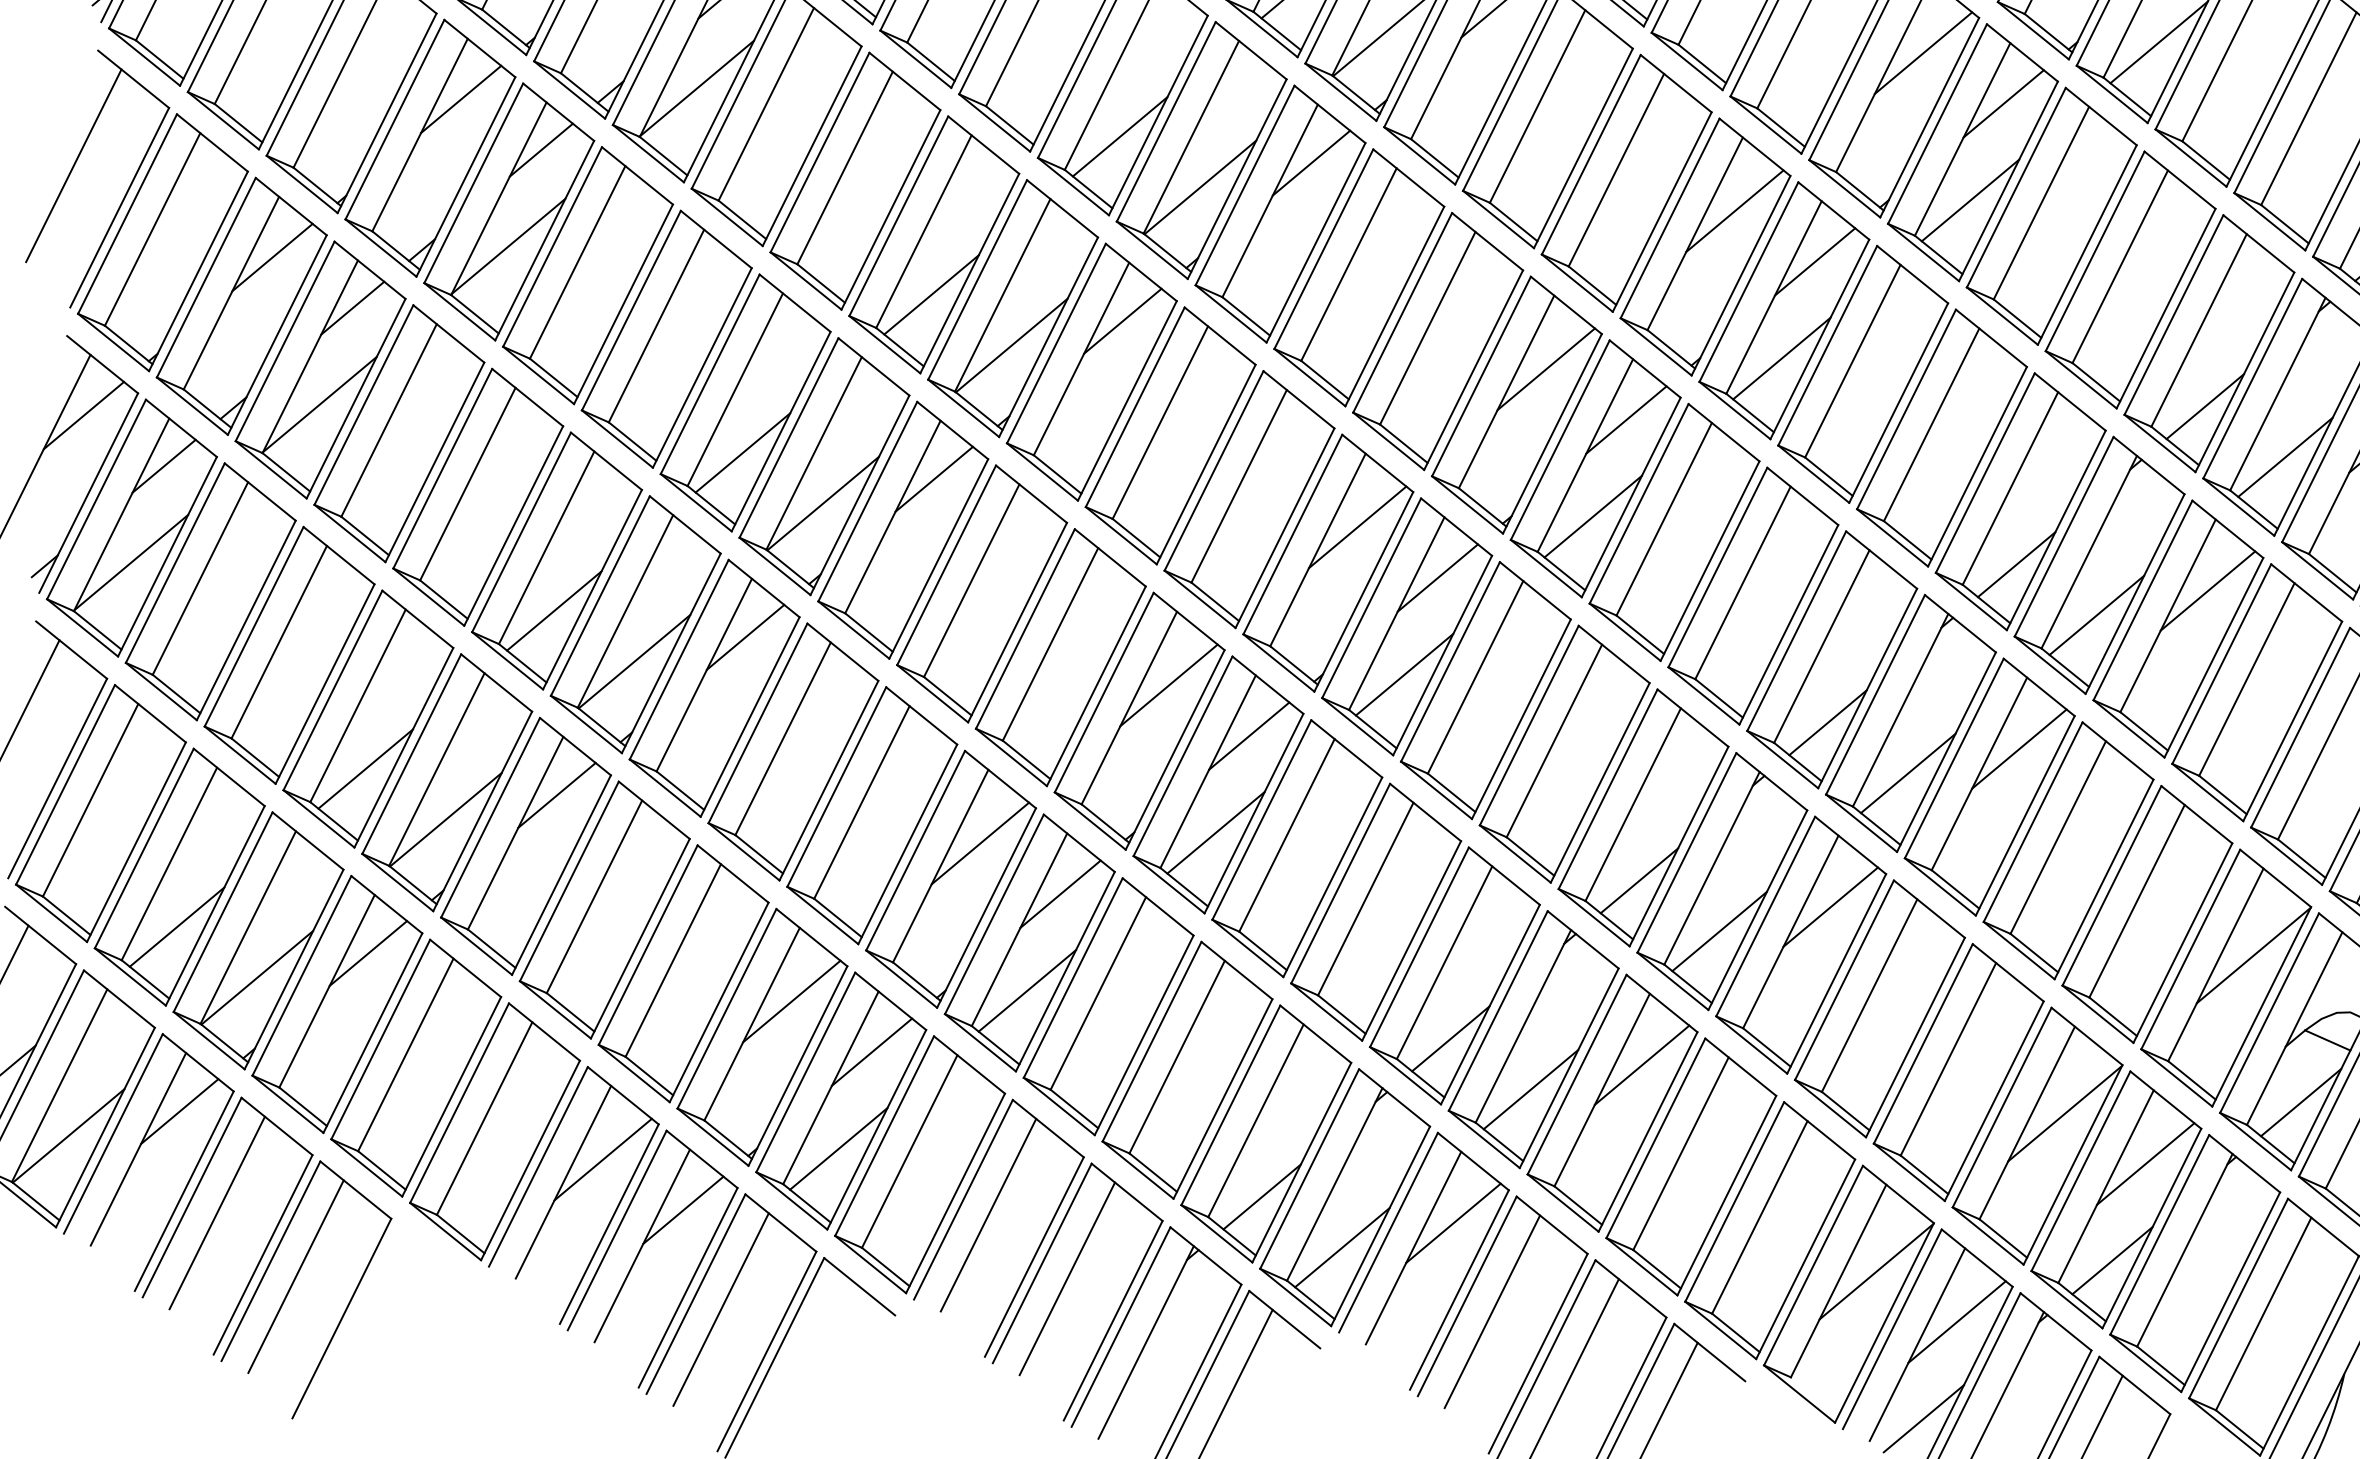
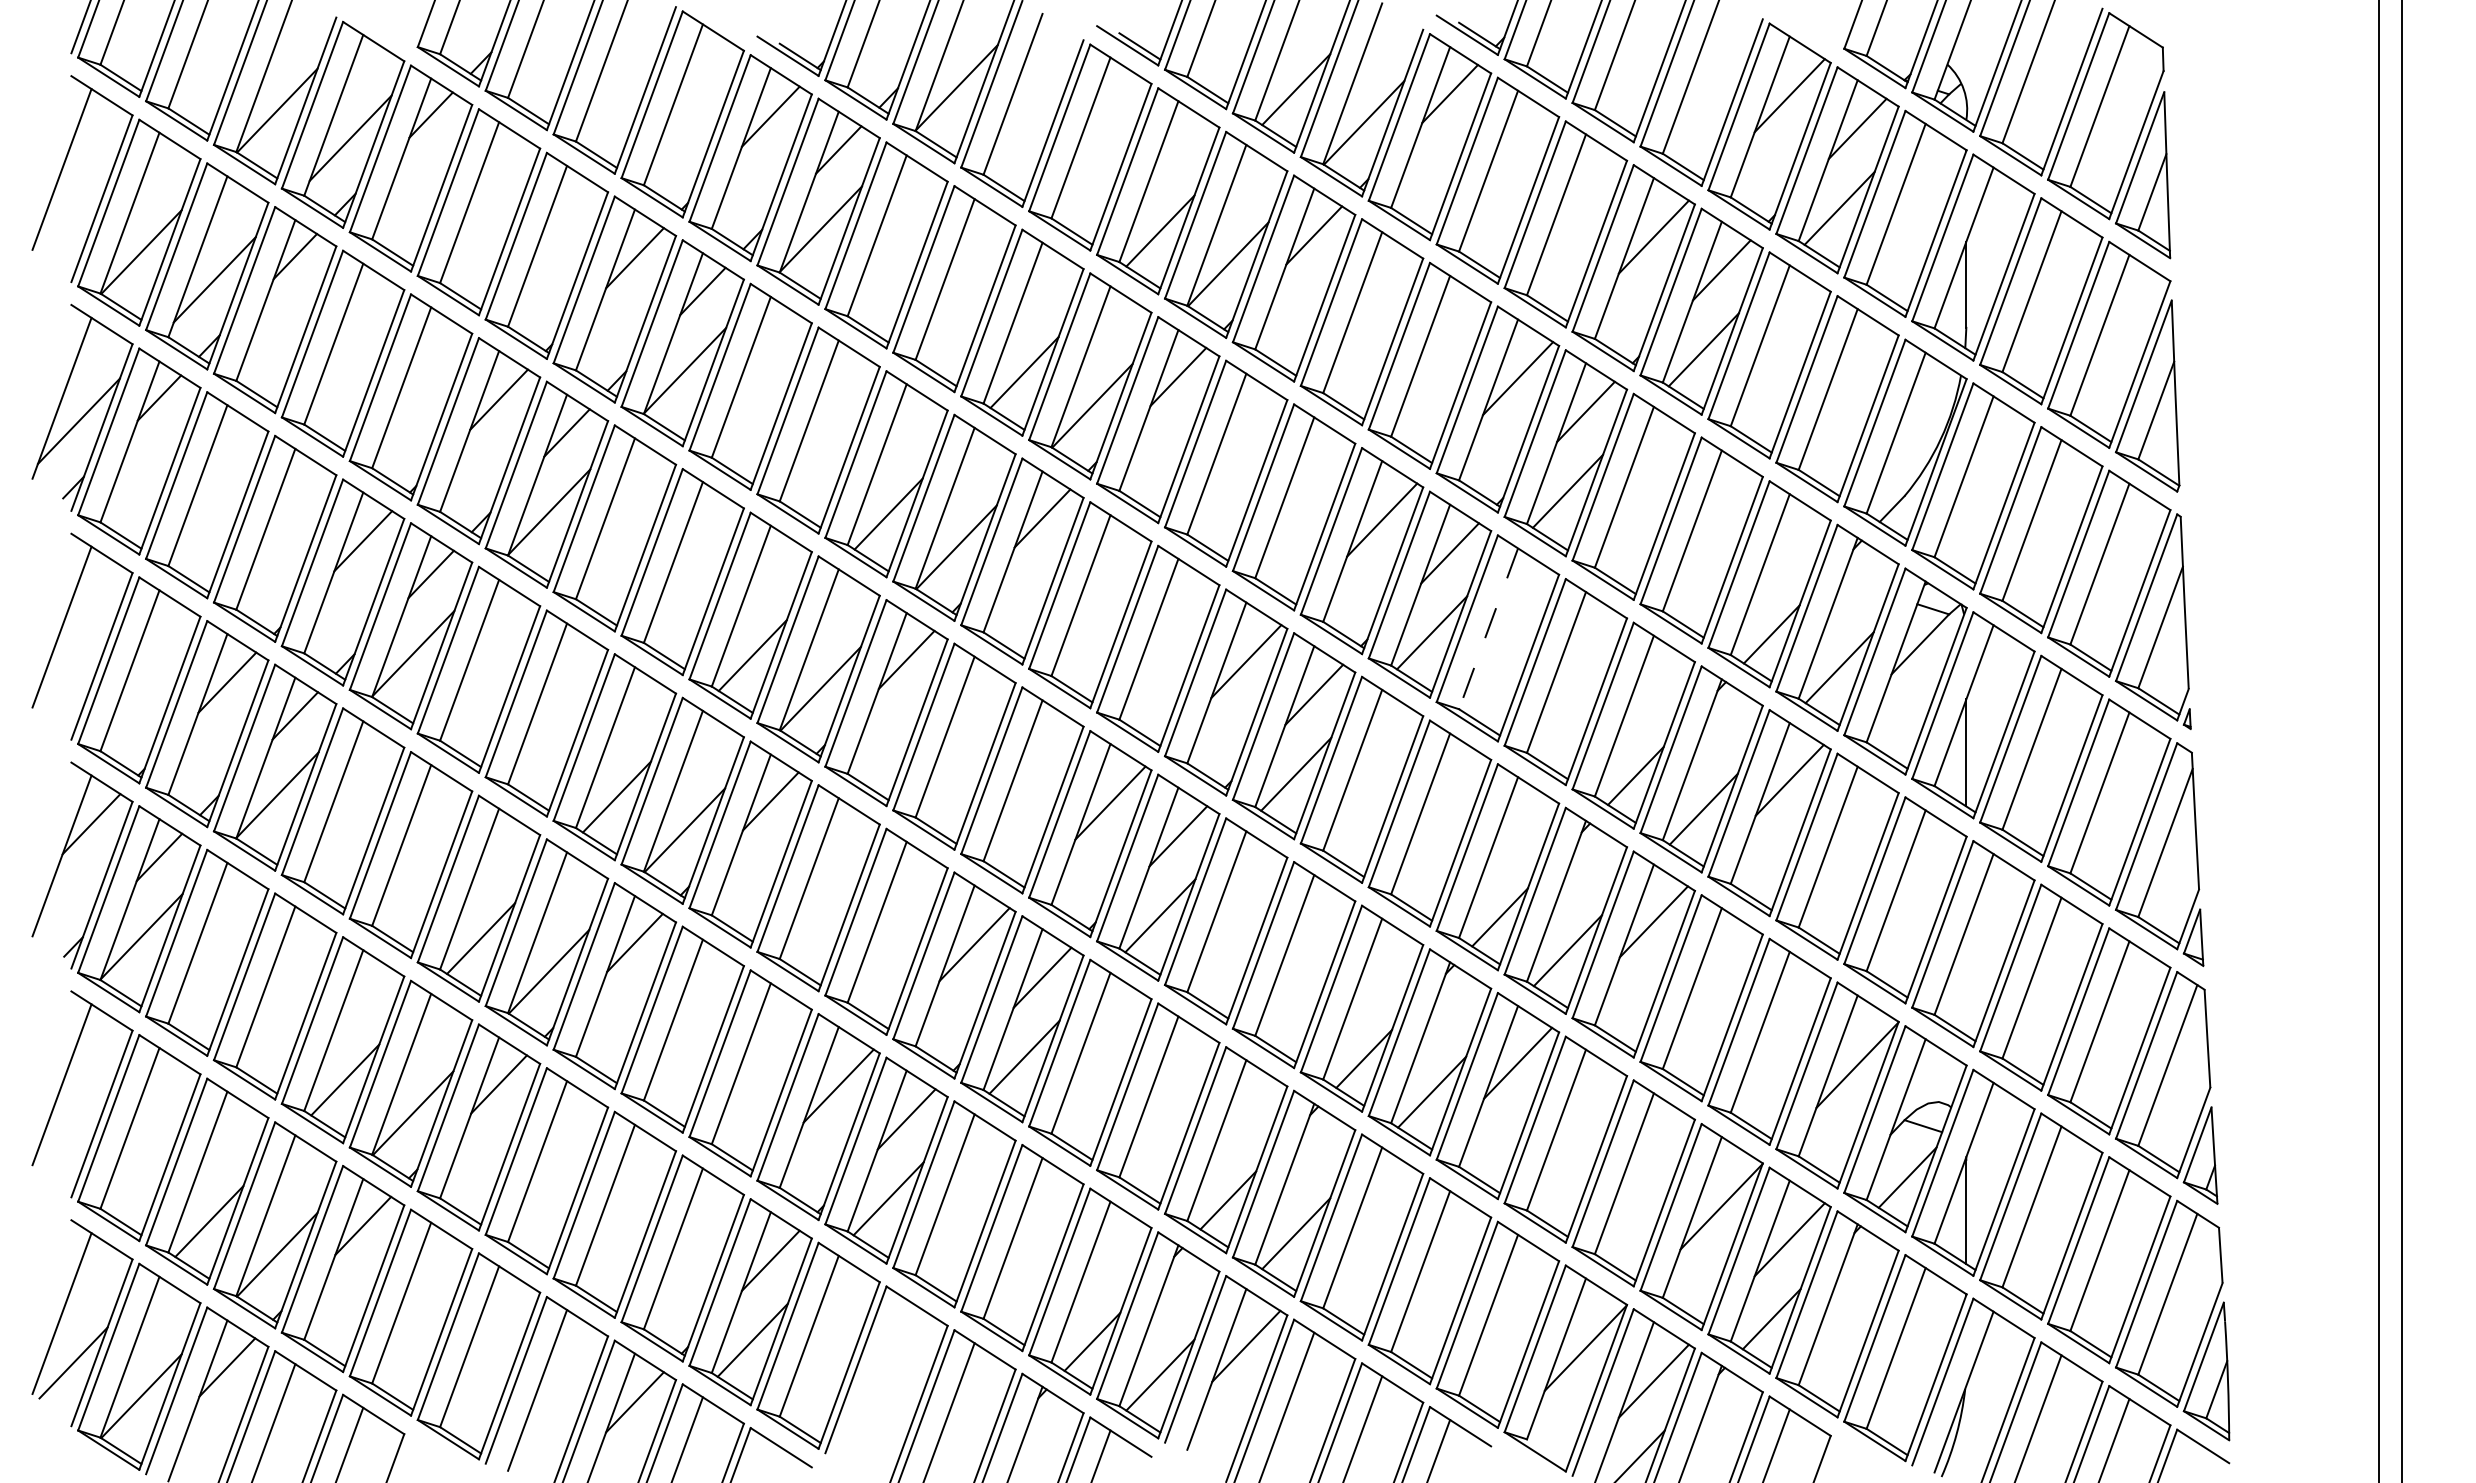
line: (1852, 360) -> (1488, 628), solid -> dashed
line: (791, 1001) -> (702, 1227), removed
line: (1642, 1064) -> (1382, 1204), removed
line: (602, 1158) -> (566, 1368), removed
line: (987, 1214) -> (876, 1379), removed

